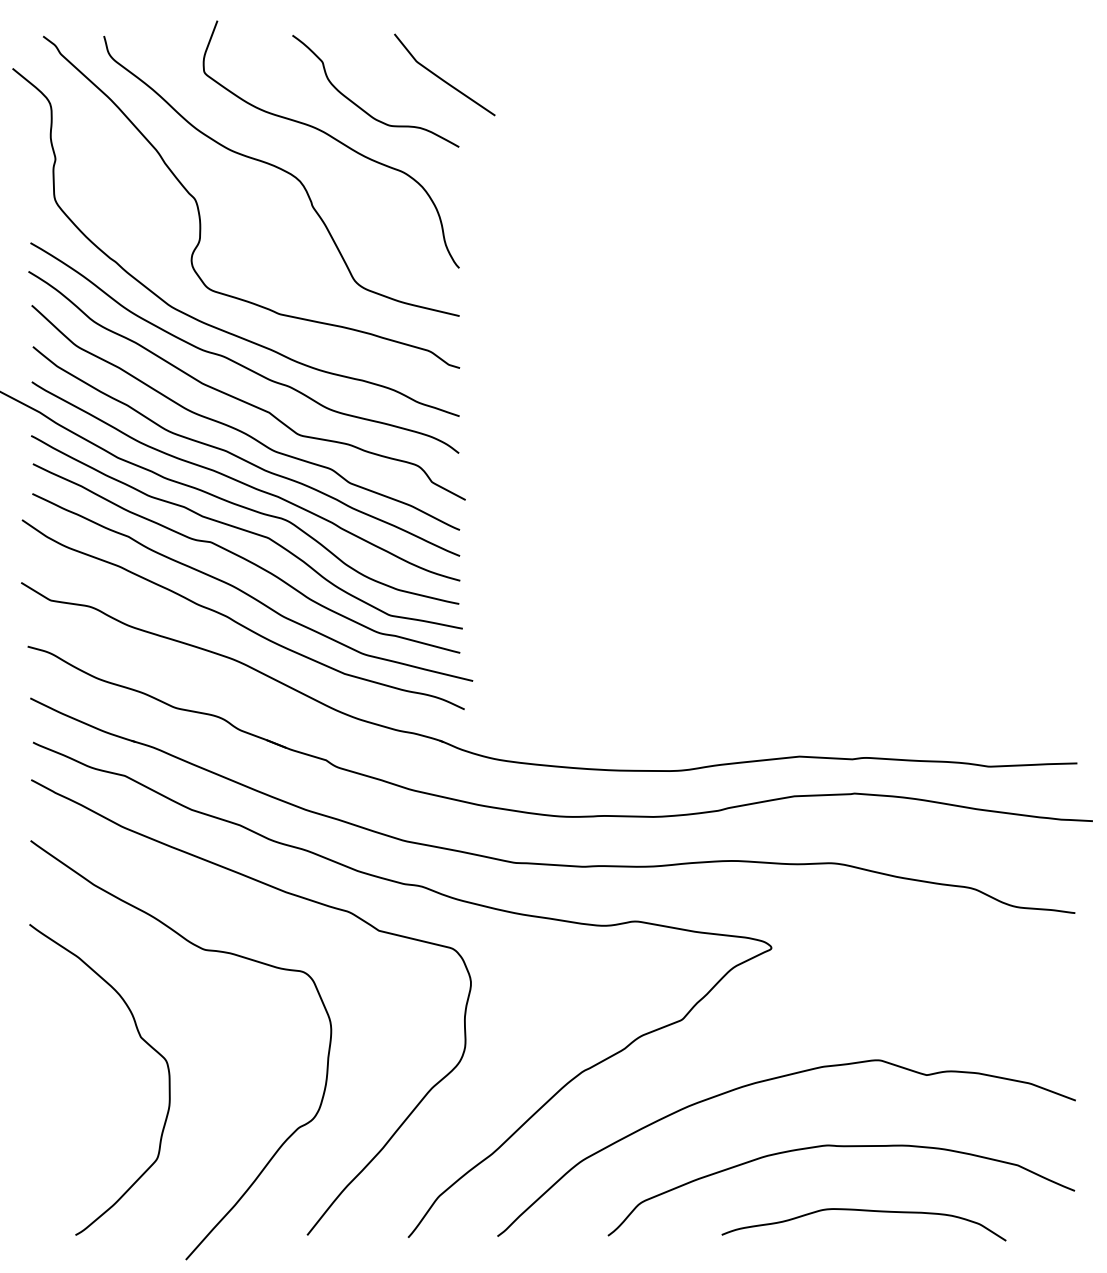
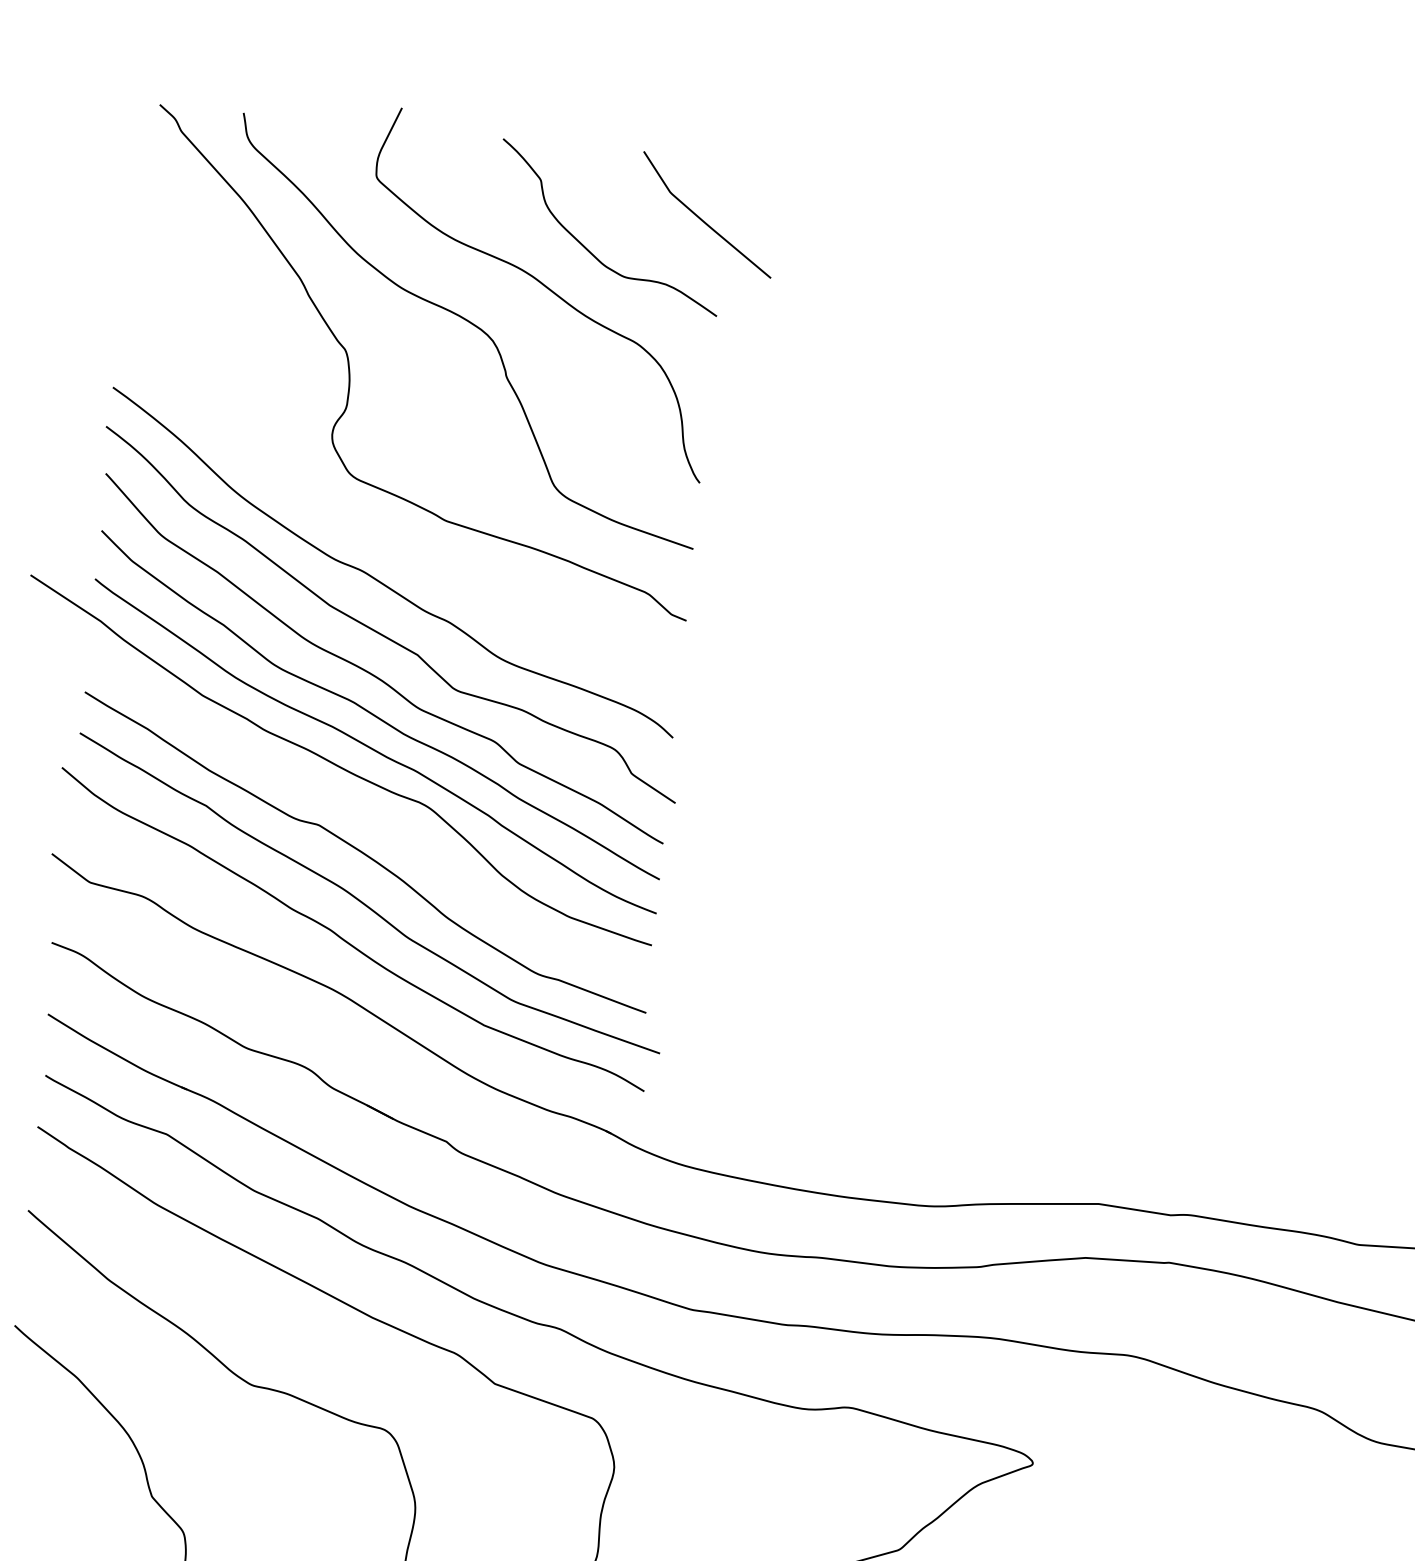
curve: (201, 320) -> (337, 518), removed
curve: (246, 531) -> (369, 815), removed

